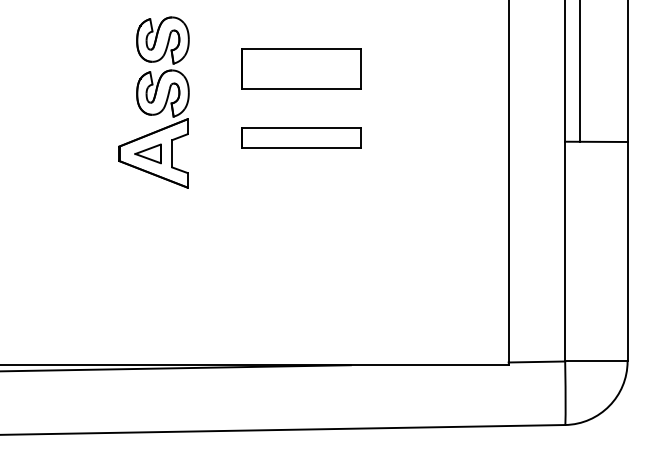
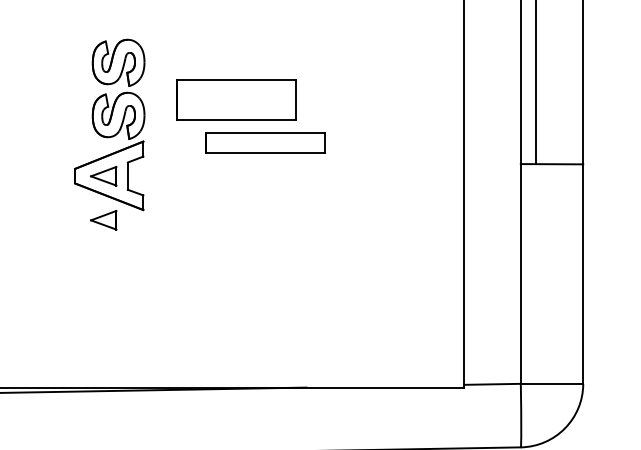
part: (301, 68) -> (237, 99), moved
part: (301, 137) -> (266, 141), moved
part: (147, 197) -> (103, 219), added

